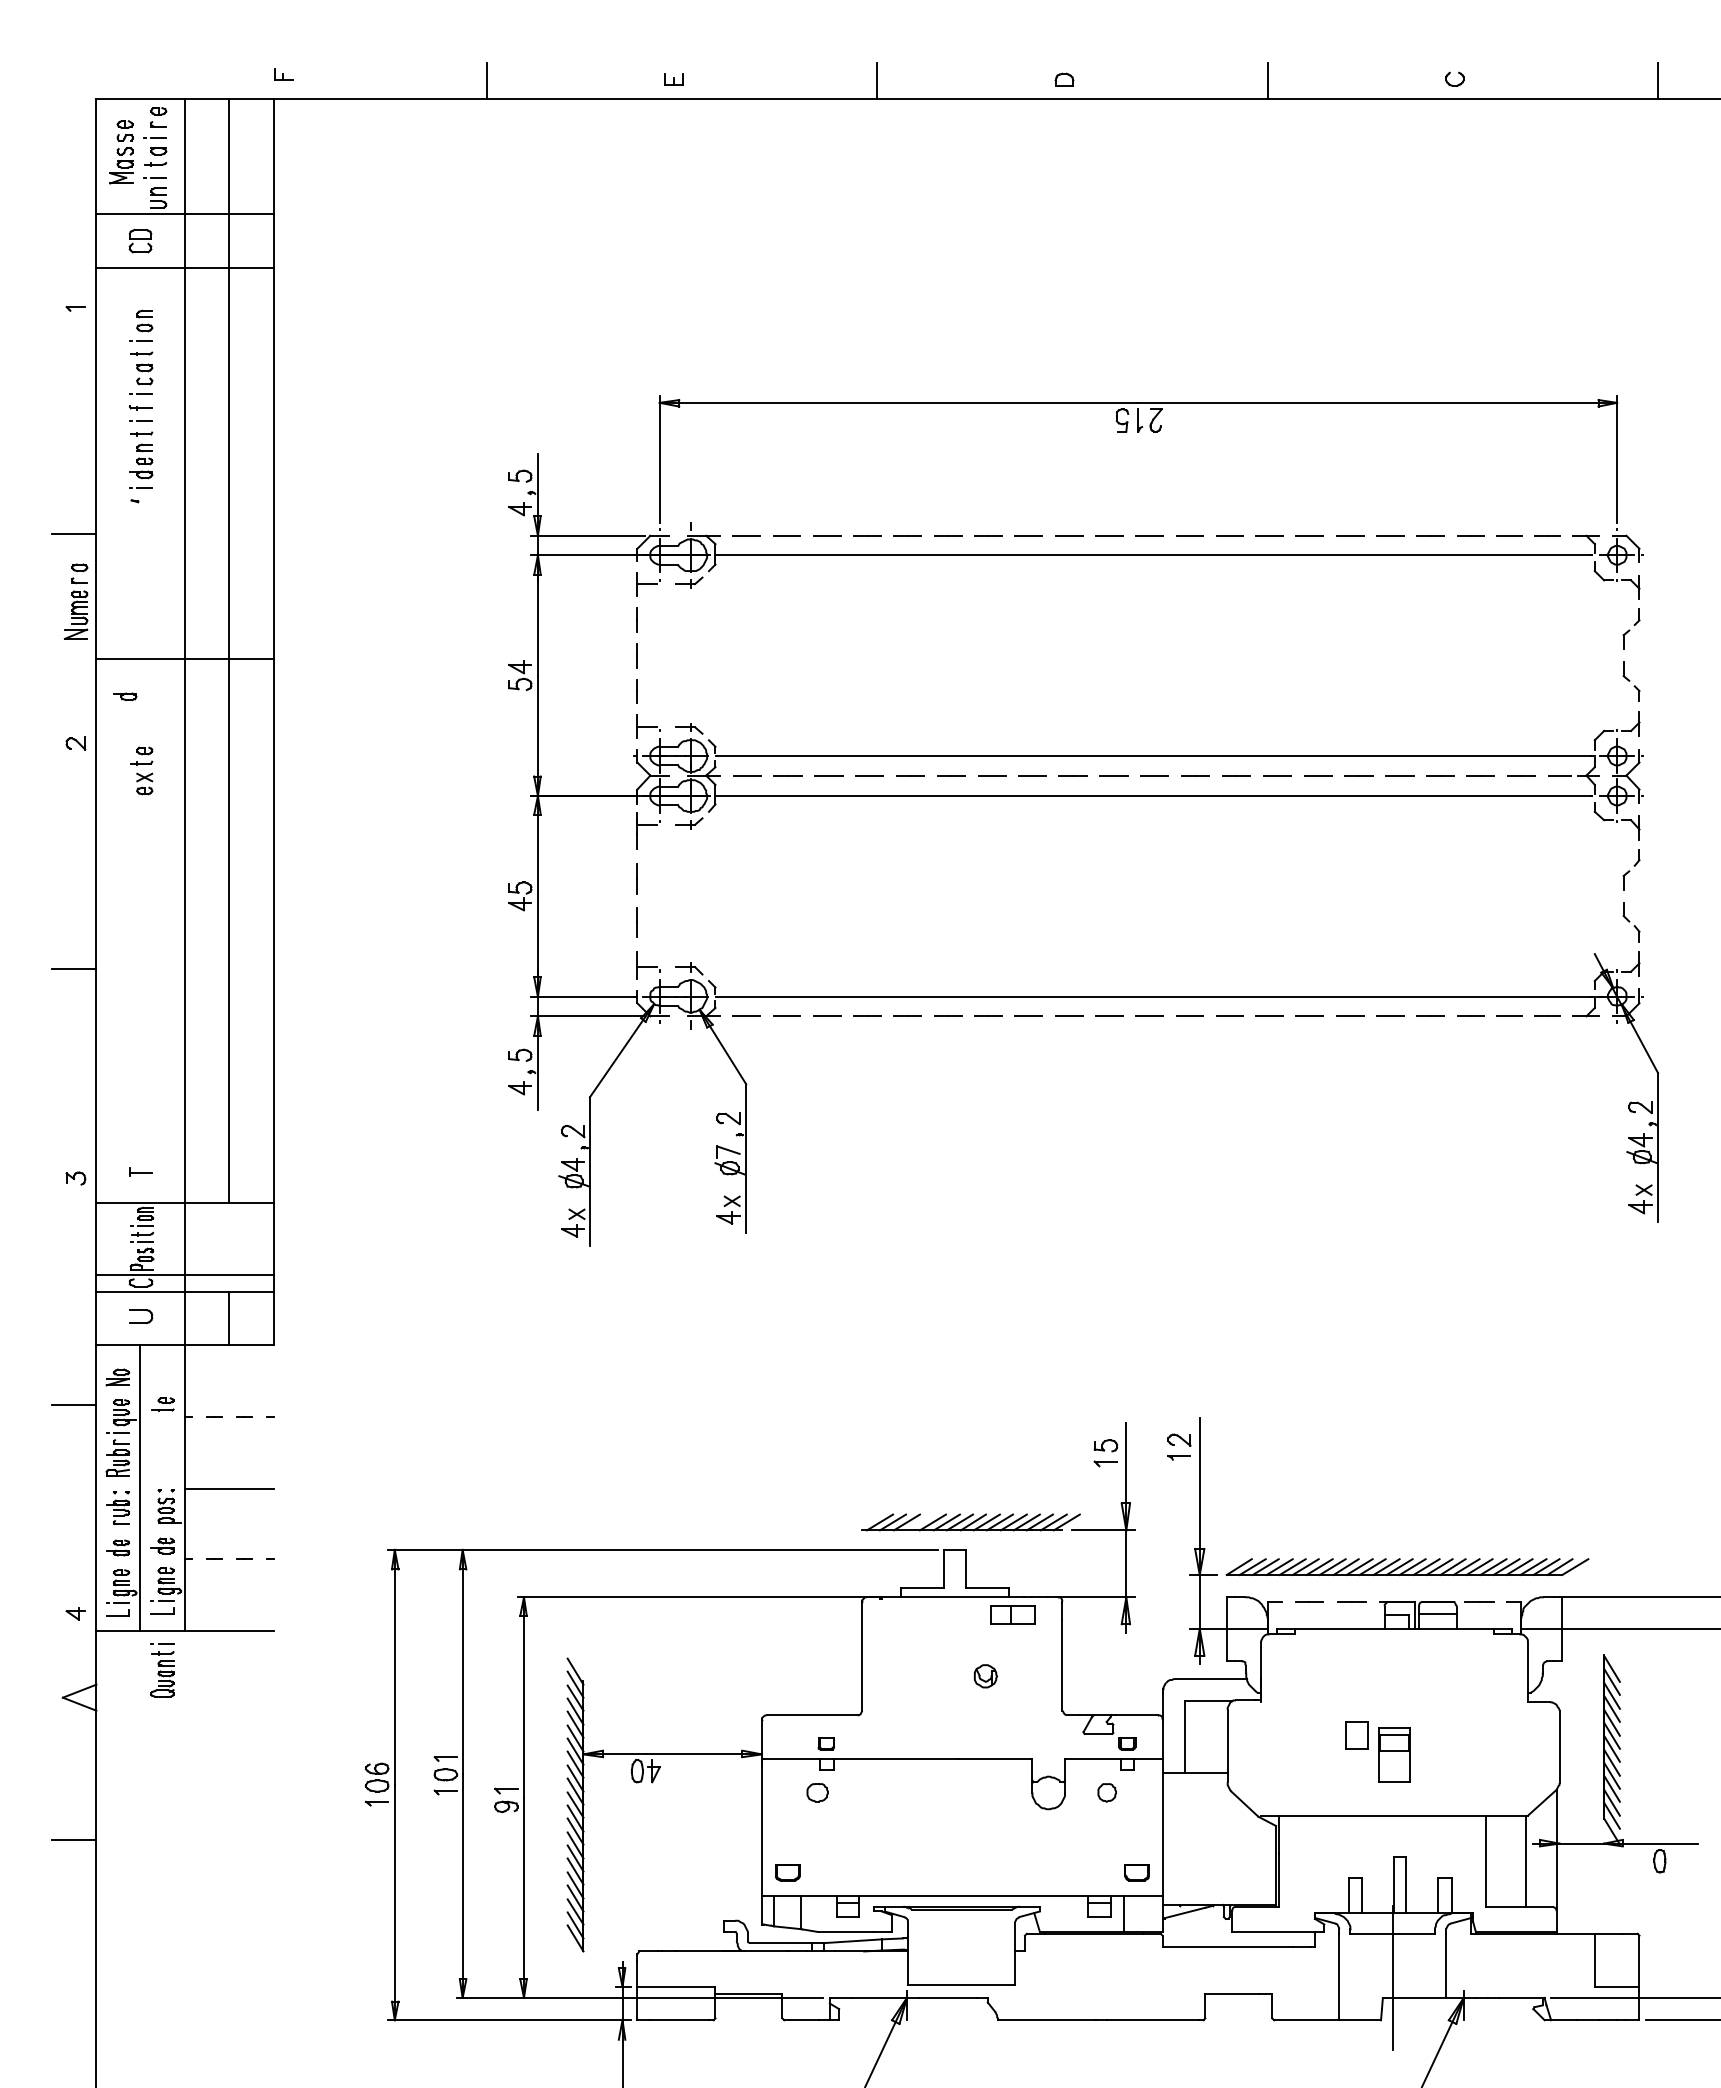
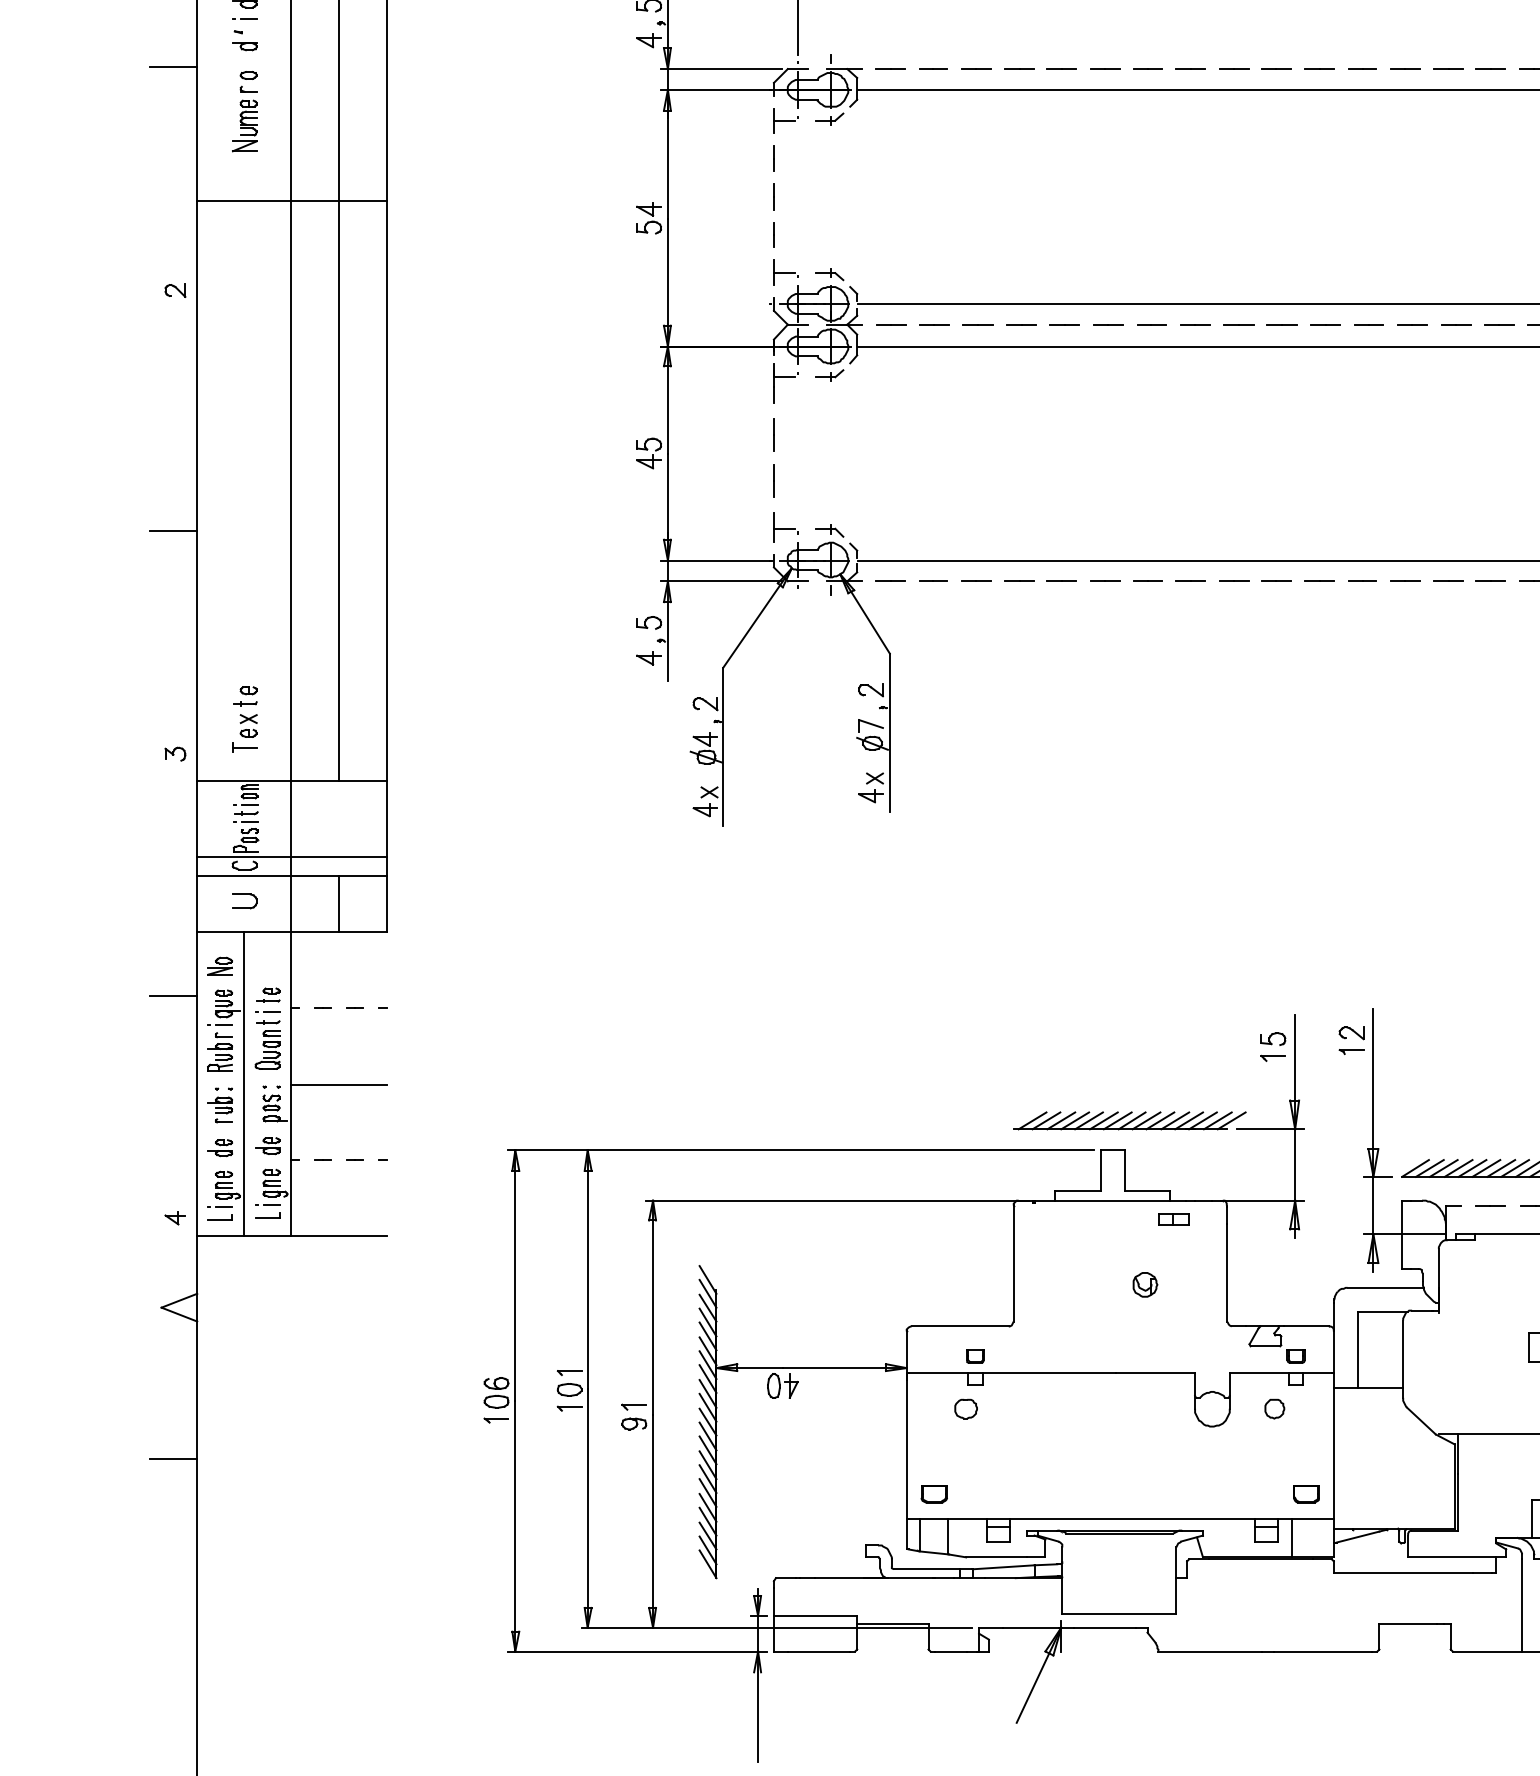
part: (75, 601) -> (244, 111), moved
part: (125, 696) -> (245, 46), moved
part: (141, 770) -> (245, 711), moved
line: (919, 1522) -> (1074, 1120), added
part: (1012, 1614) -> (1173, 1218), size x0.62
part: (162, 1670) -> (267, 1040), moved

